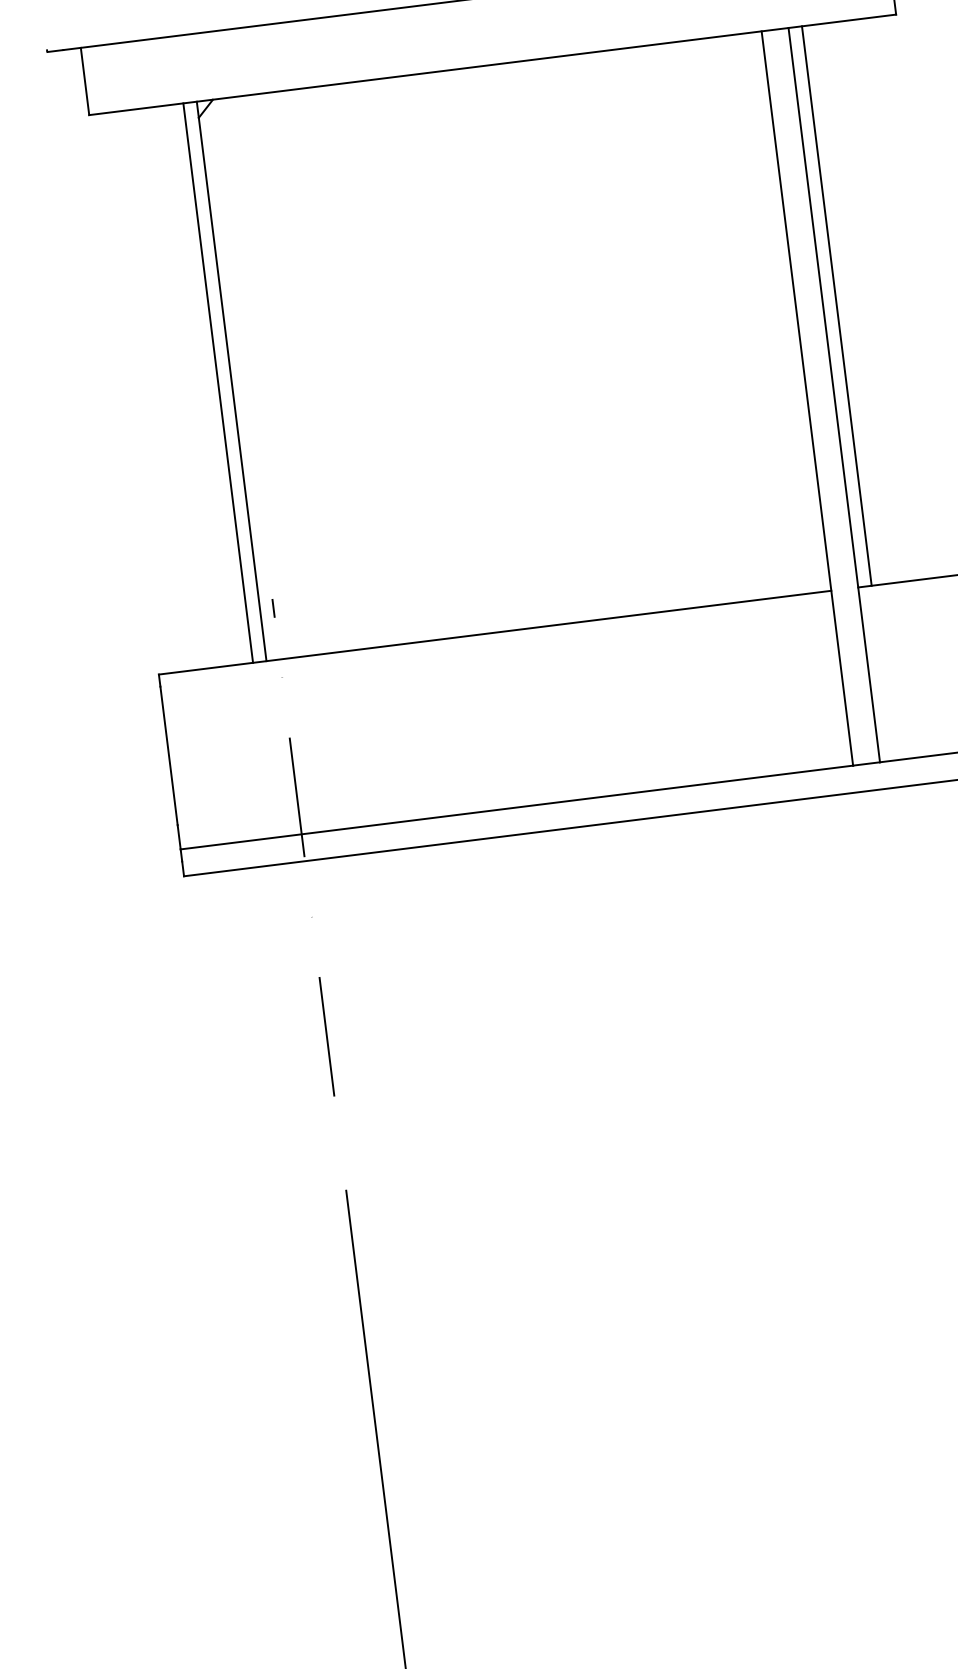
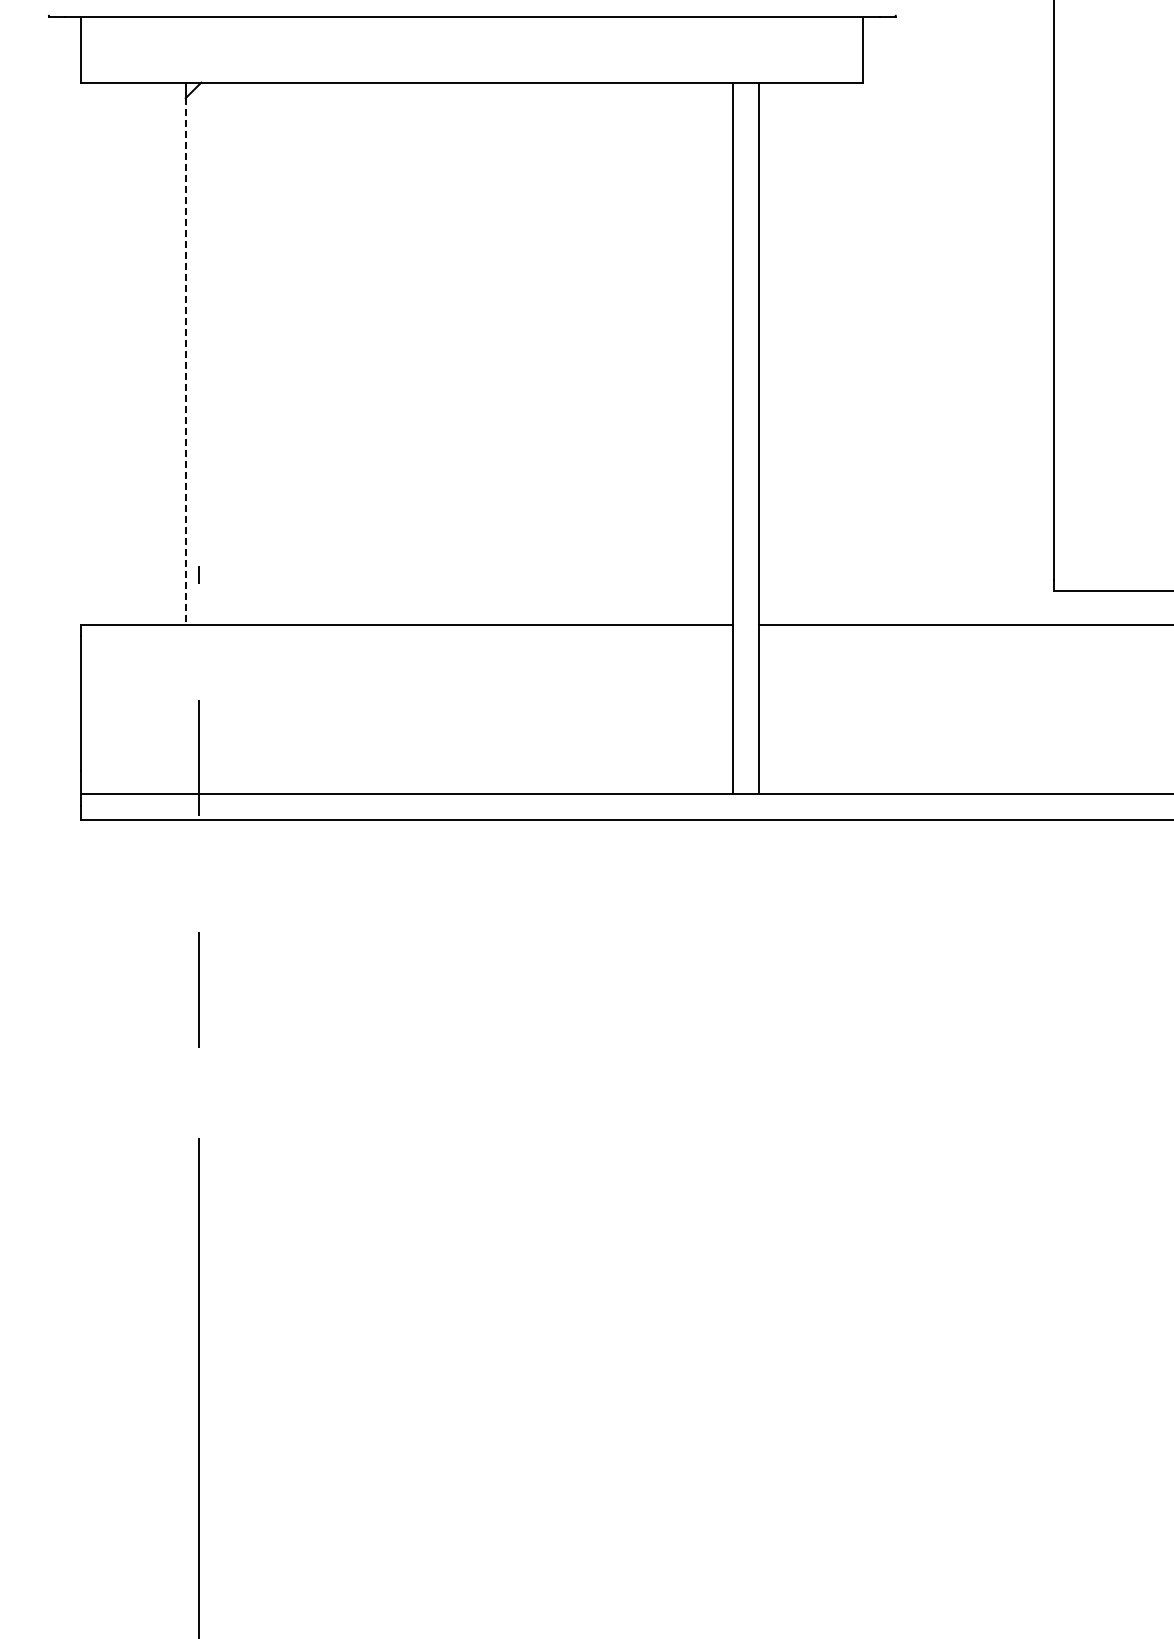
line: (836, 306) -> (771, 353), removed
line: (218, 383) -> (172, 353), removed
line: (232, 389) -> (185, 361), solid -> dashed

